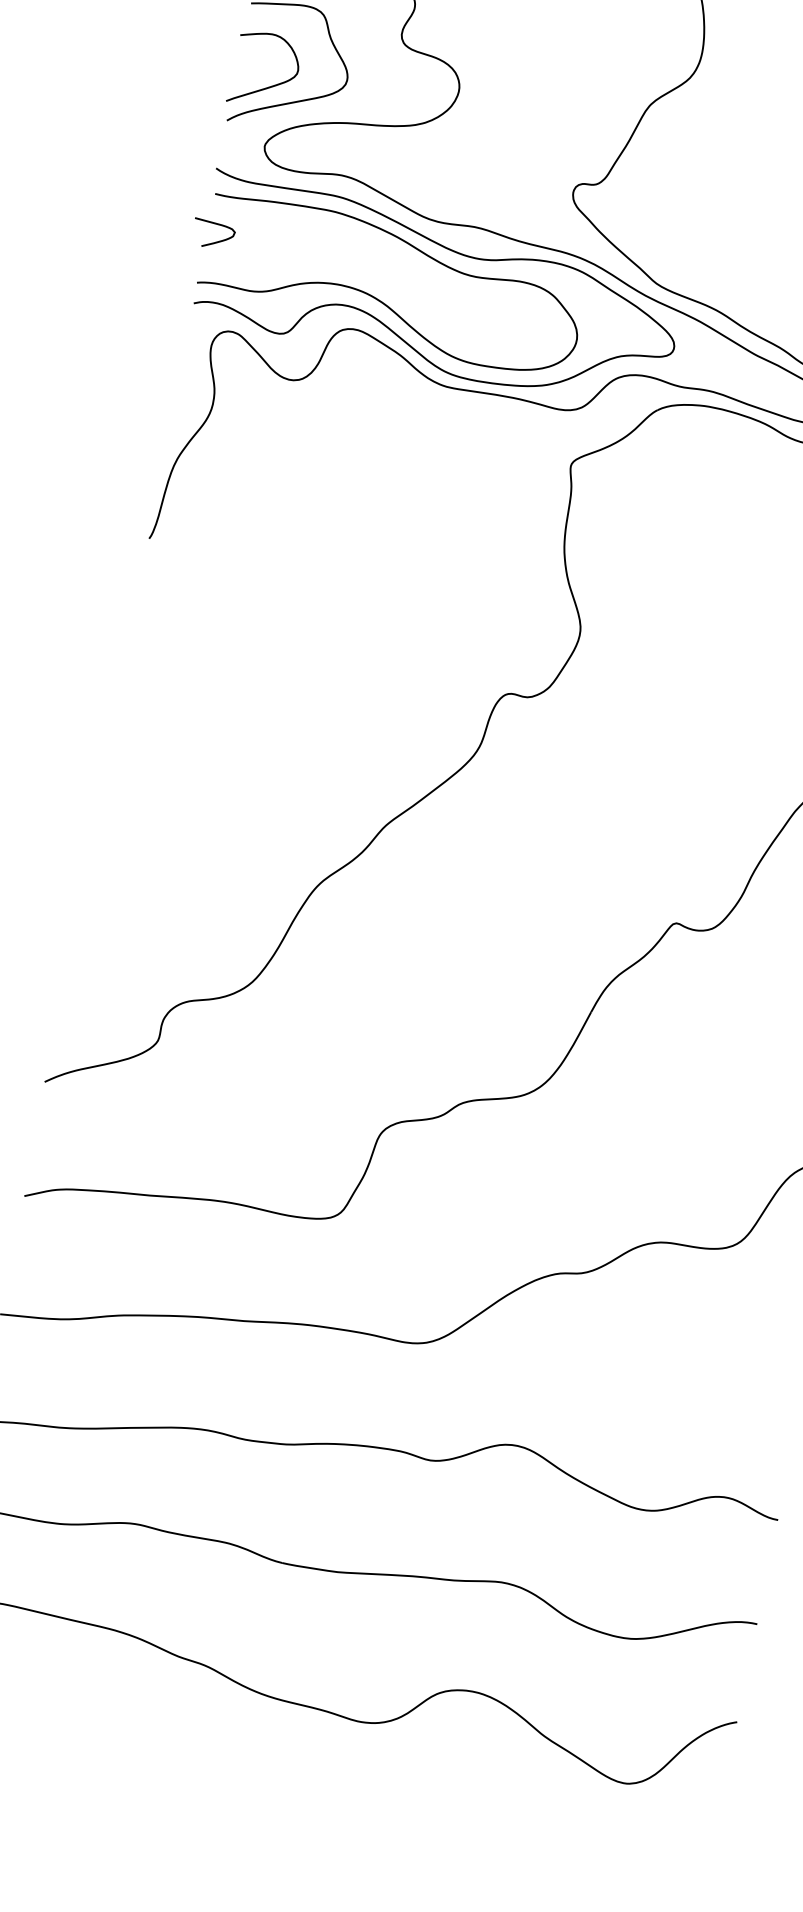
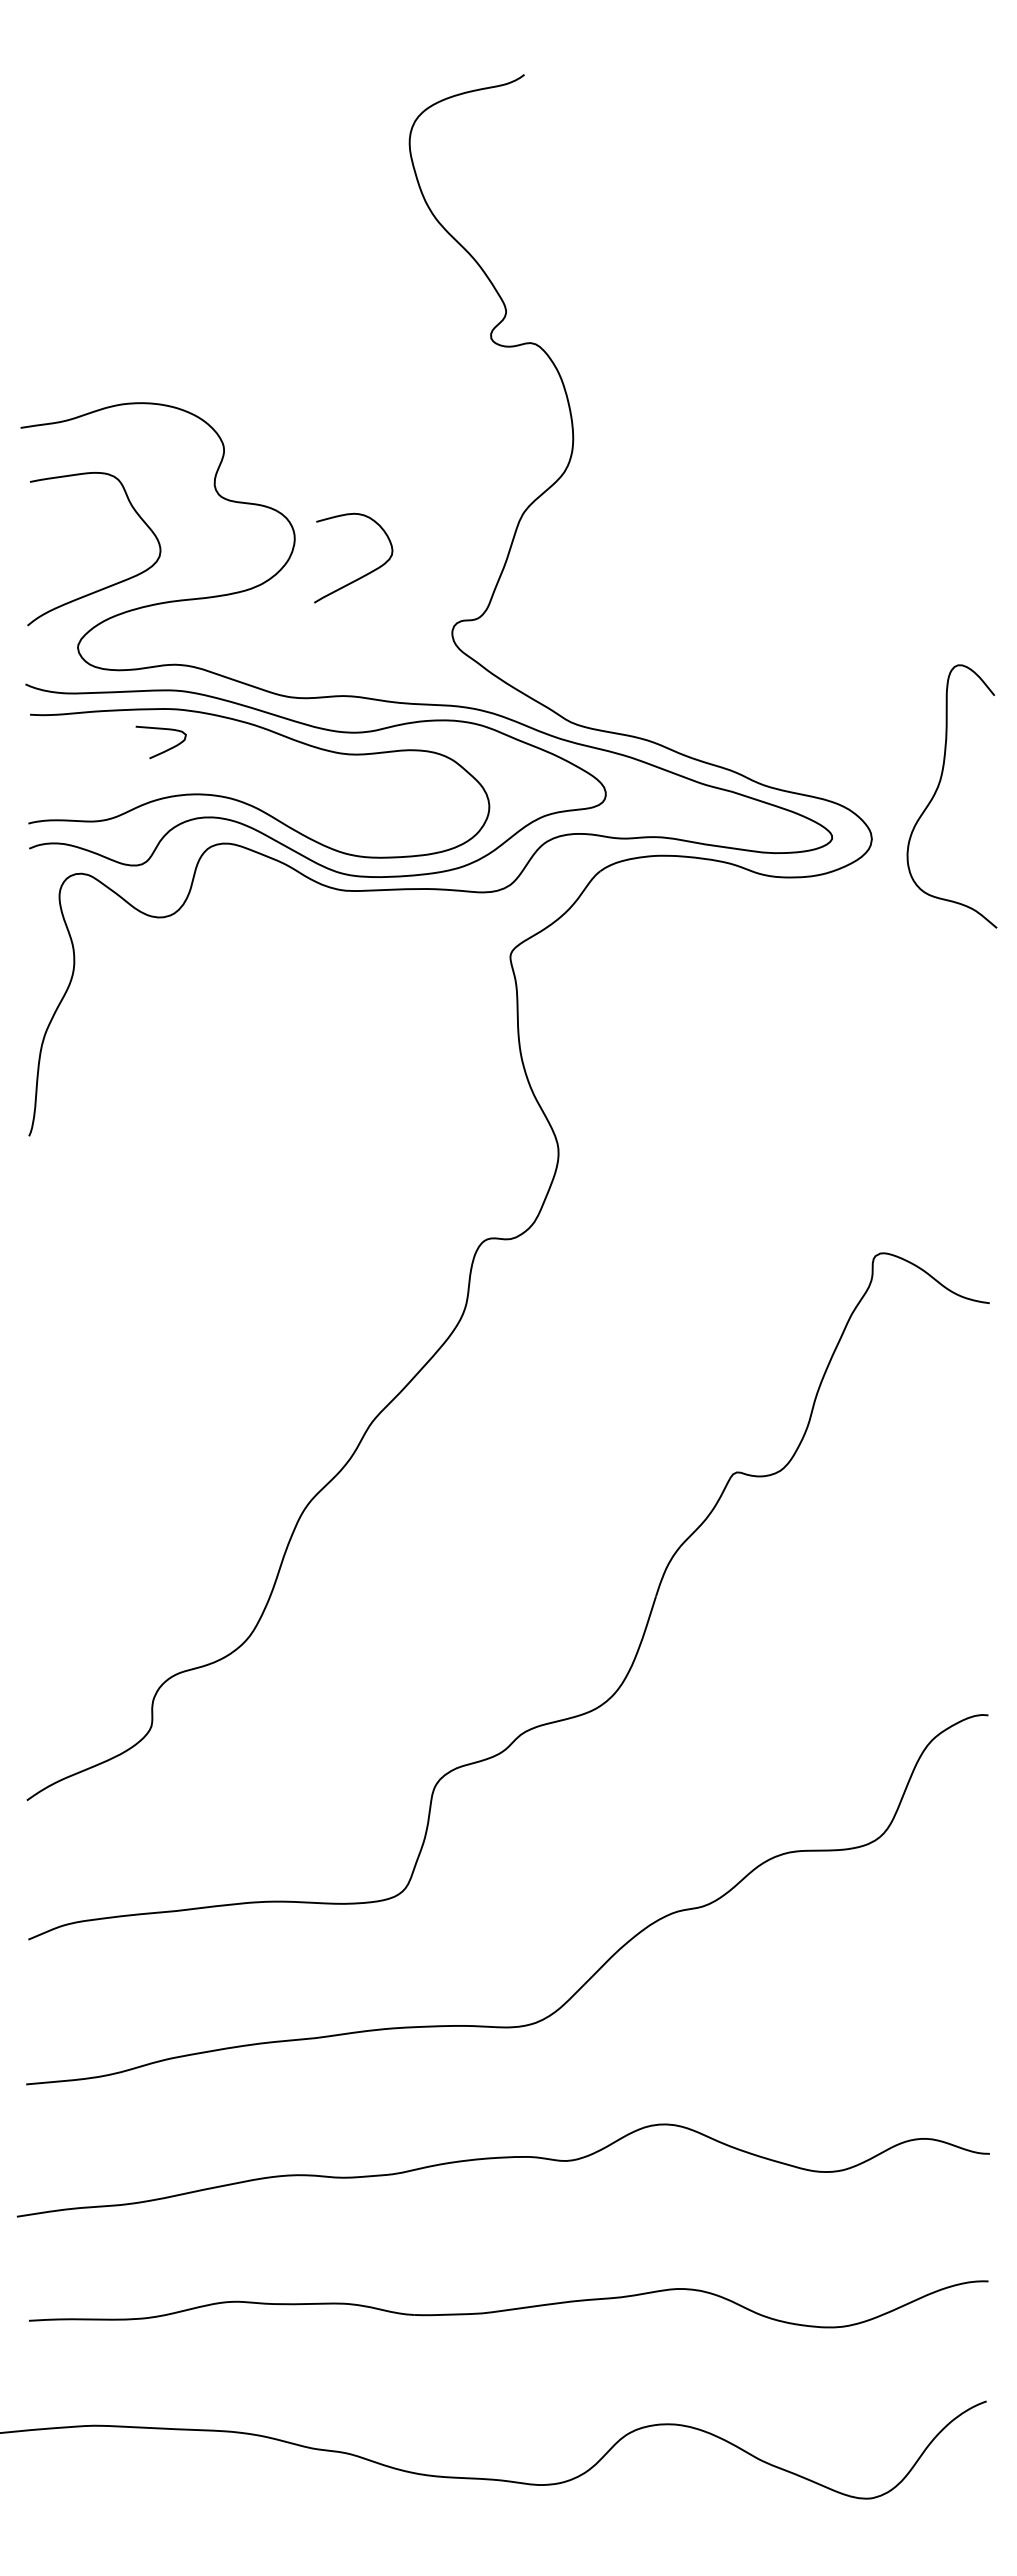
curve: (271, 85) -> (364, 574), moved
curve: (214, 241) -> (164, 750), moved

